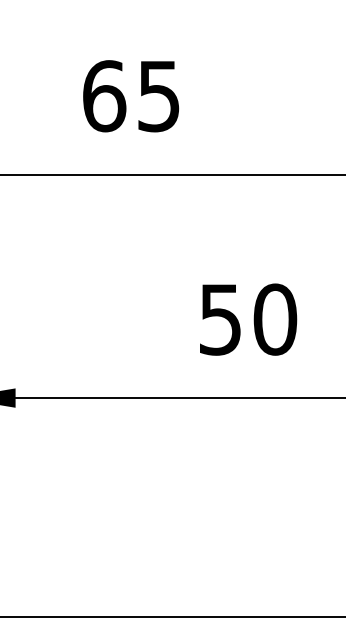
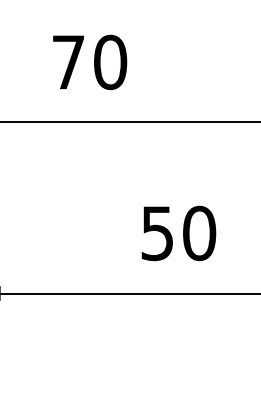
text: (131, 96) -> (89, 62), 65 -> 70

